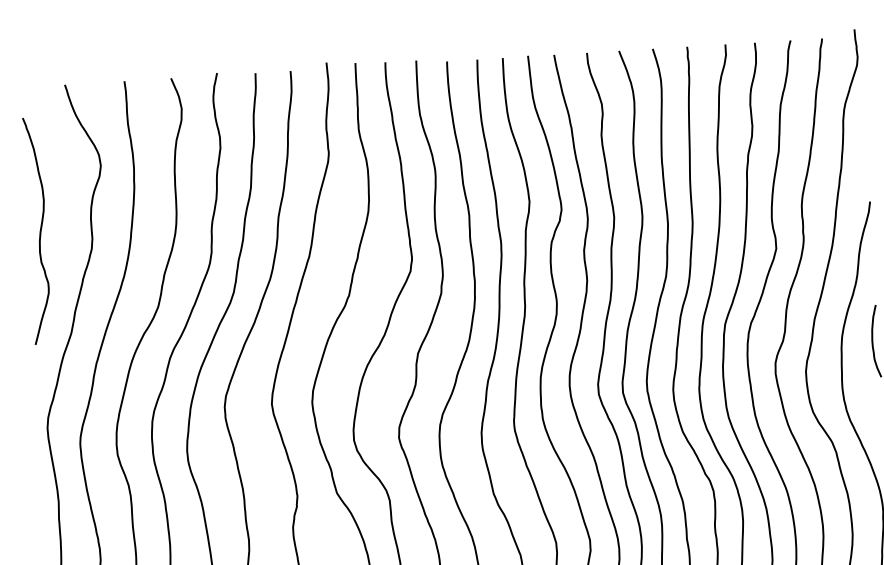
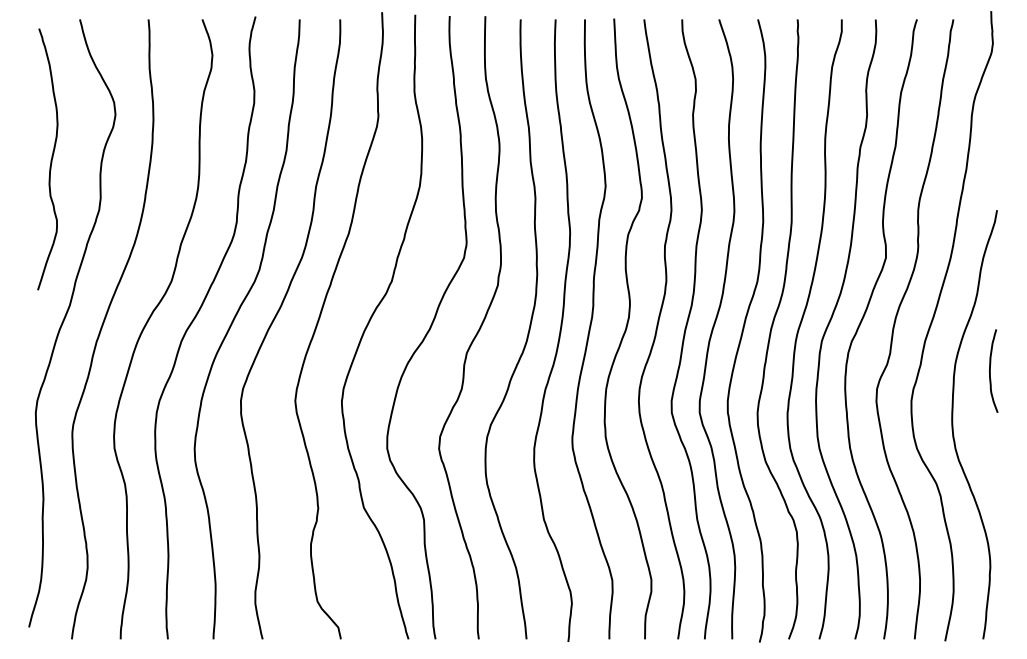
curve: (39, 231) -> (50, 160), moved

